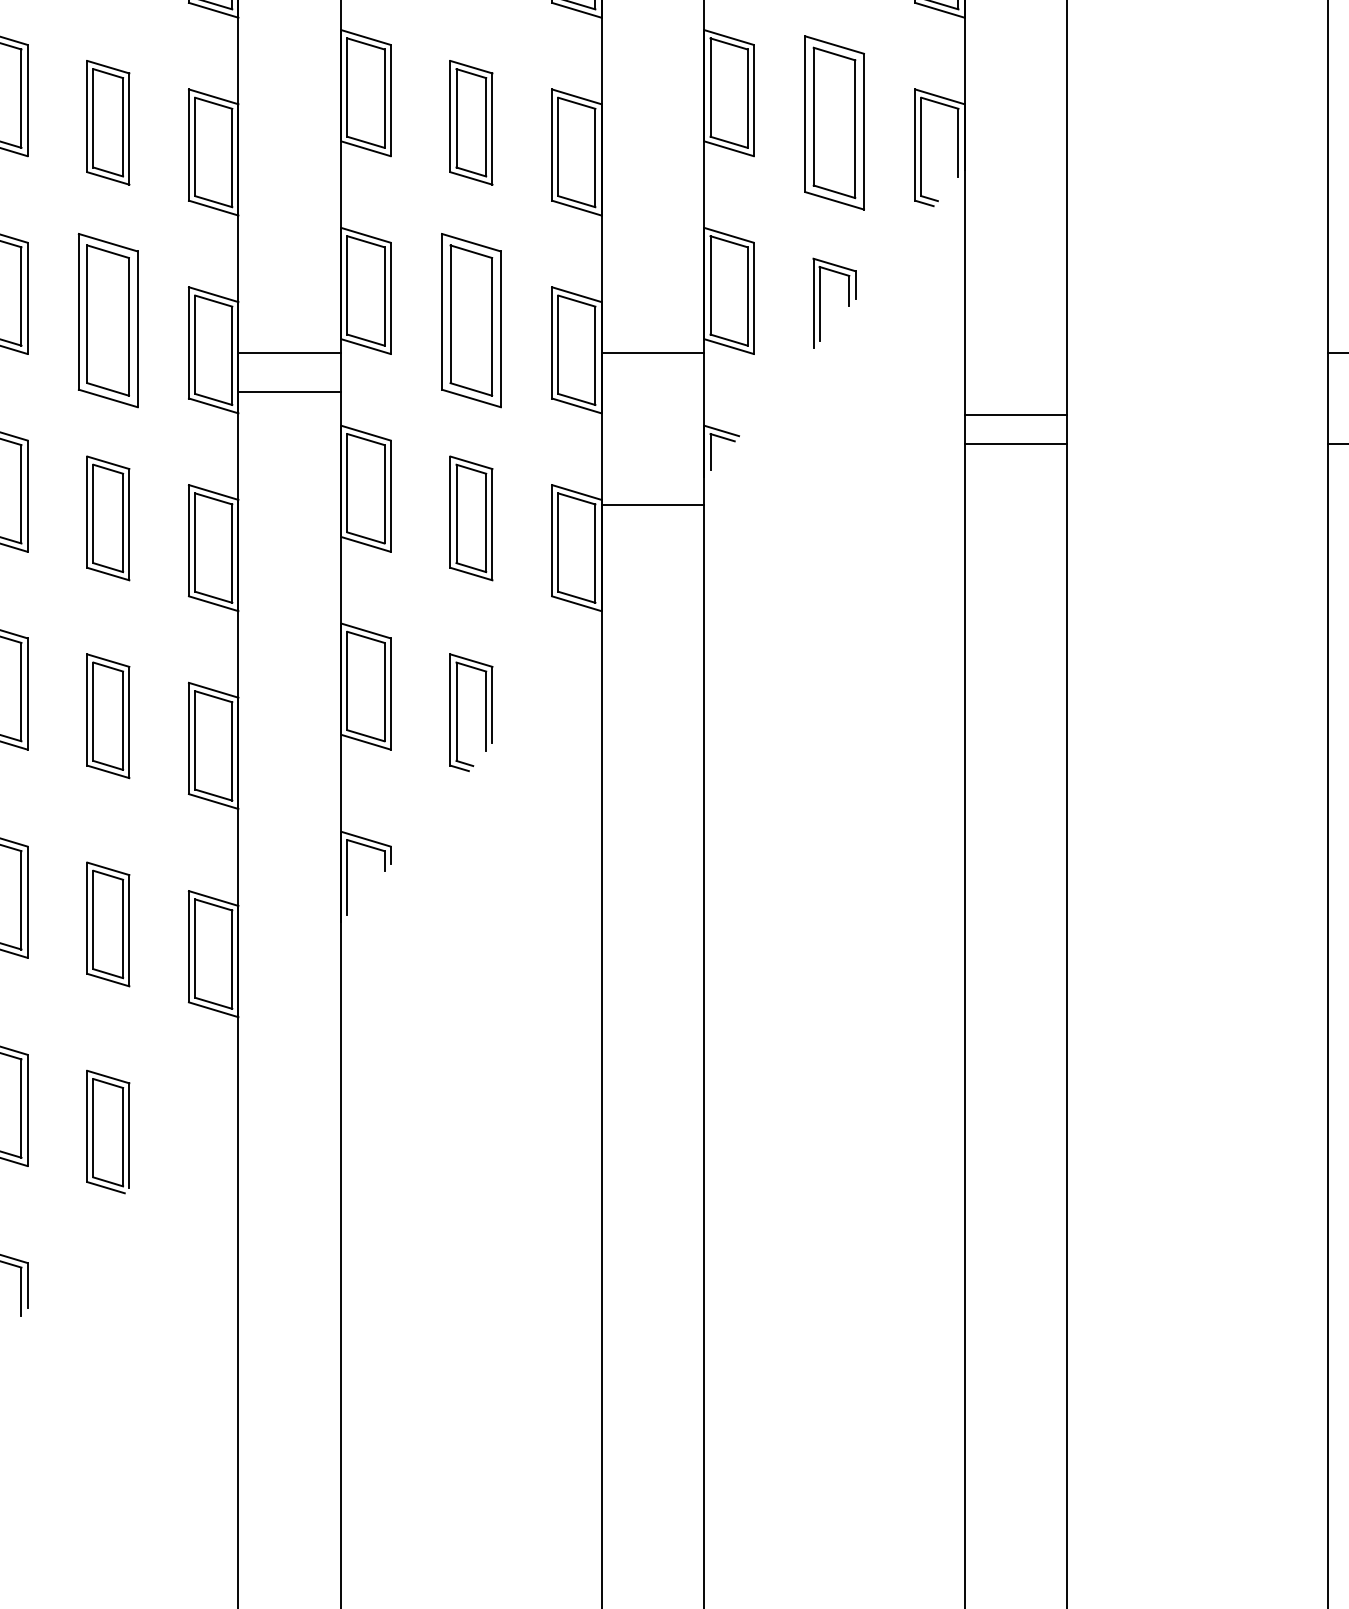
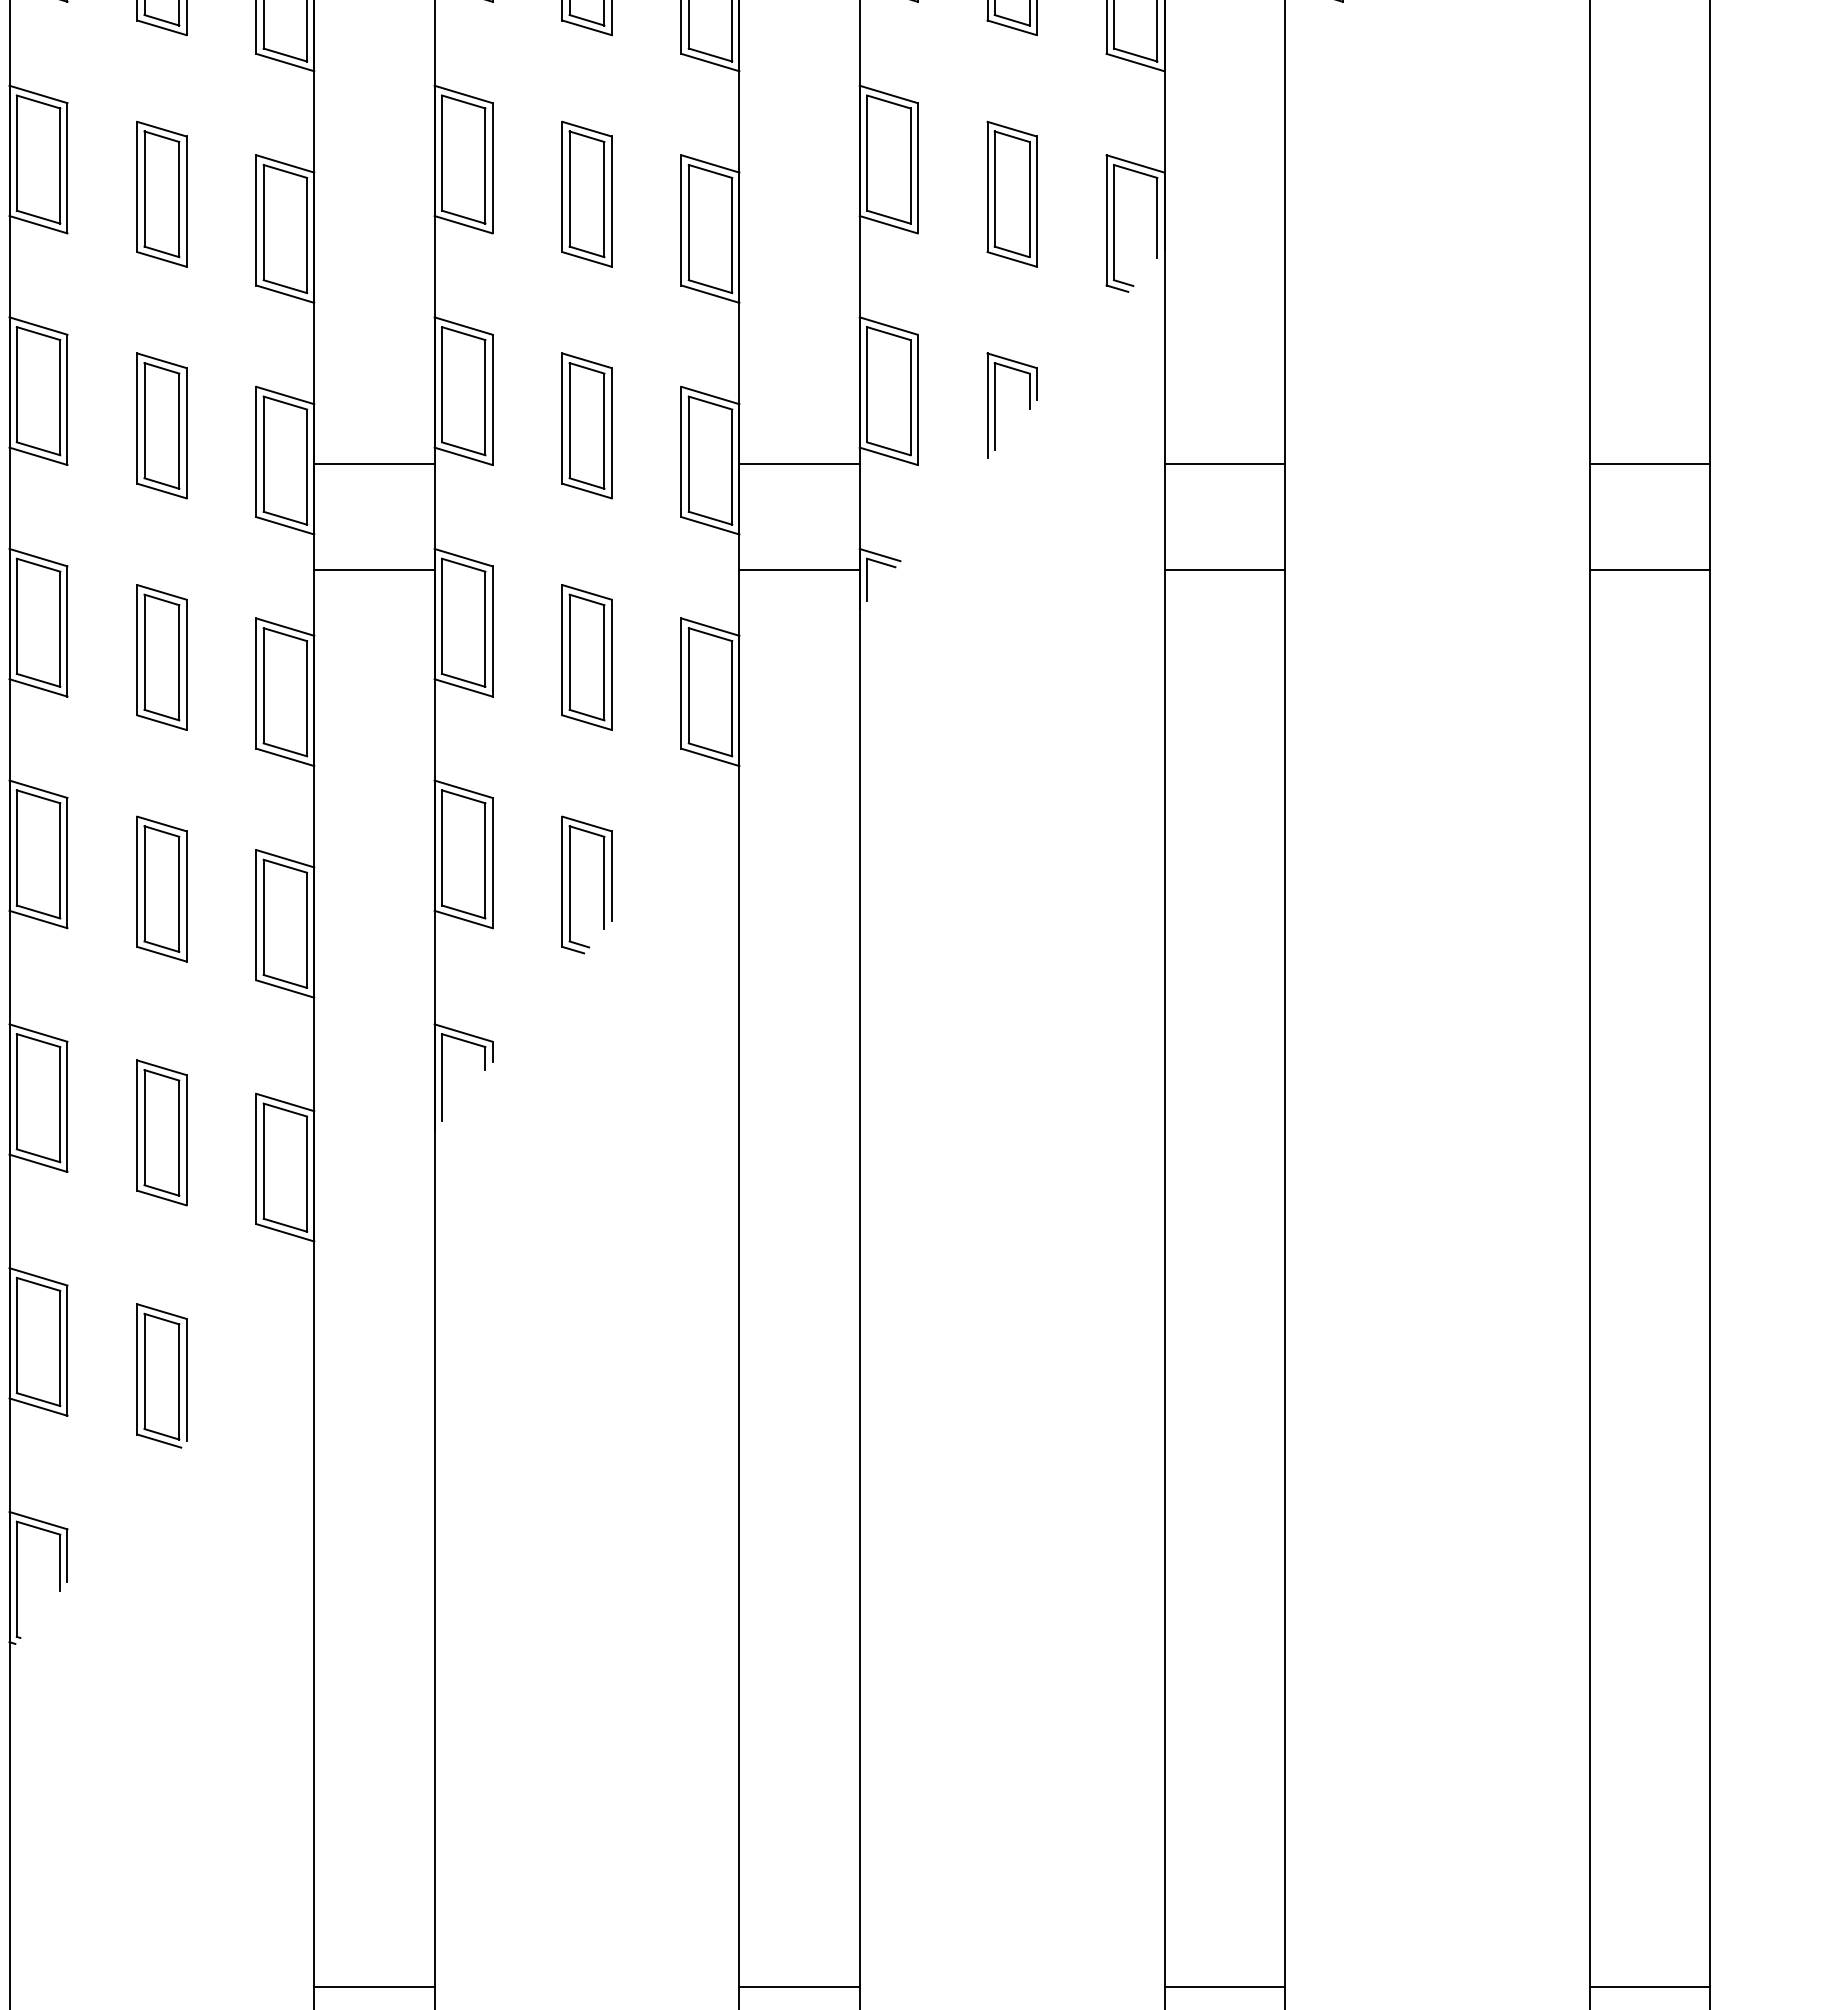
part: (833, 122) -> (1011, 193), size x0.71
part: (107, 320) -> (161, 425), size x0.71
part: (470, 320) -> (586, 425), size x0.71
line: (289, 392) -> (374, 570), moved
line: (1015, 415) -> (1224, 463), moved
line: (652, 504) -> (799, 570), moved

